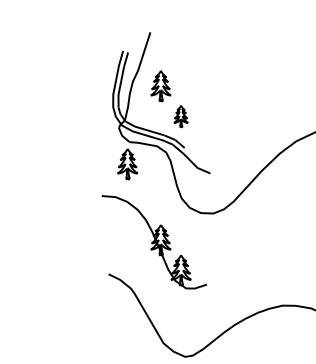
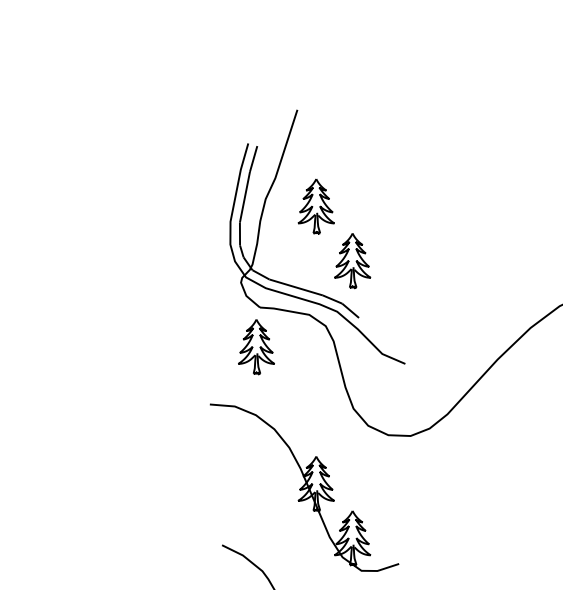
part: (180, 116) -> (351, 261), size x1.43

